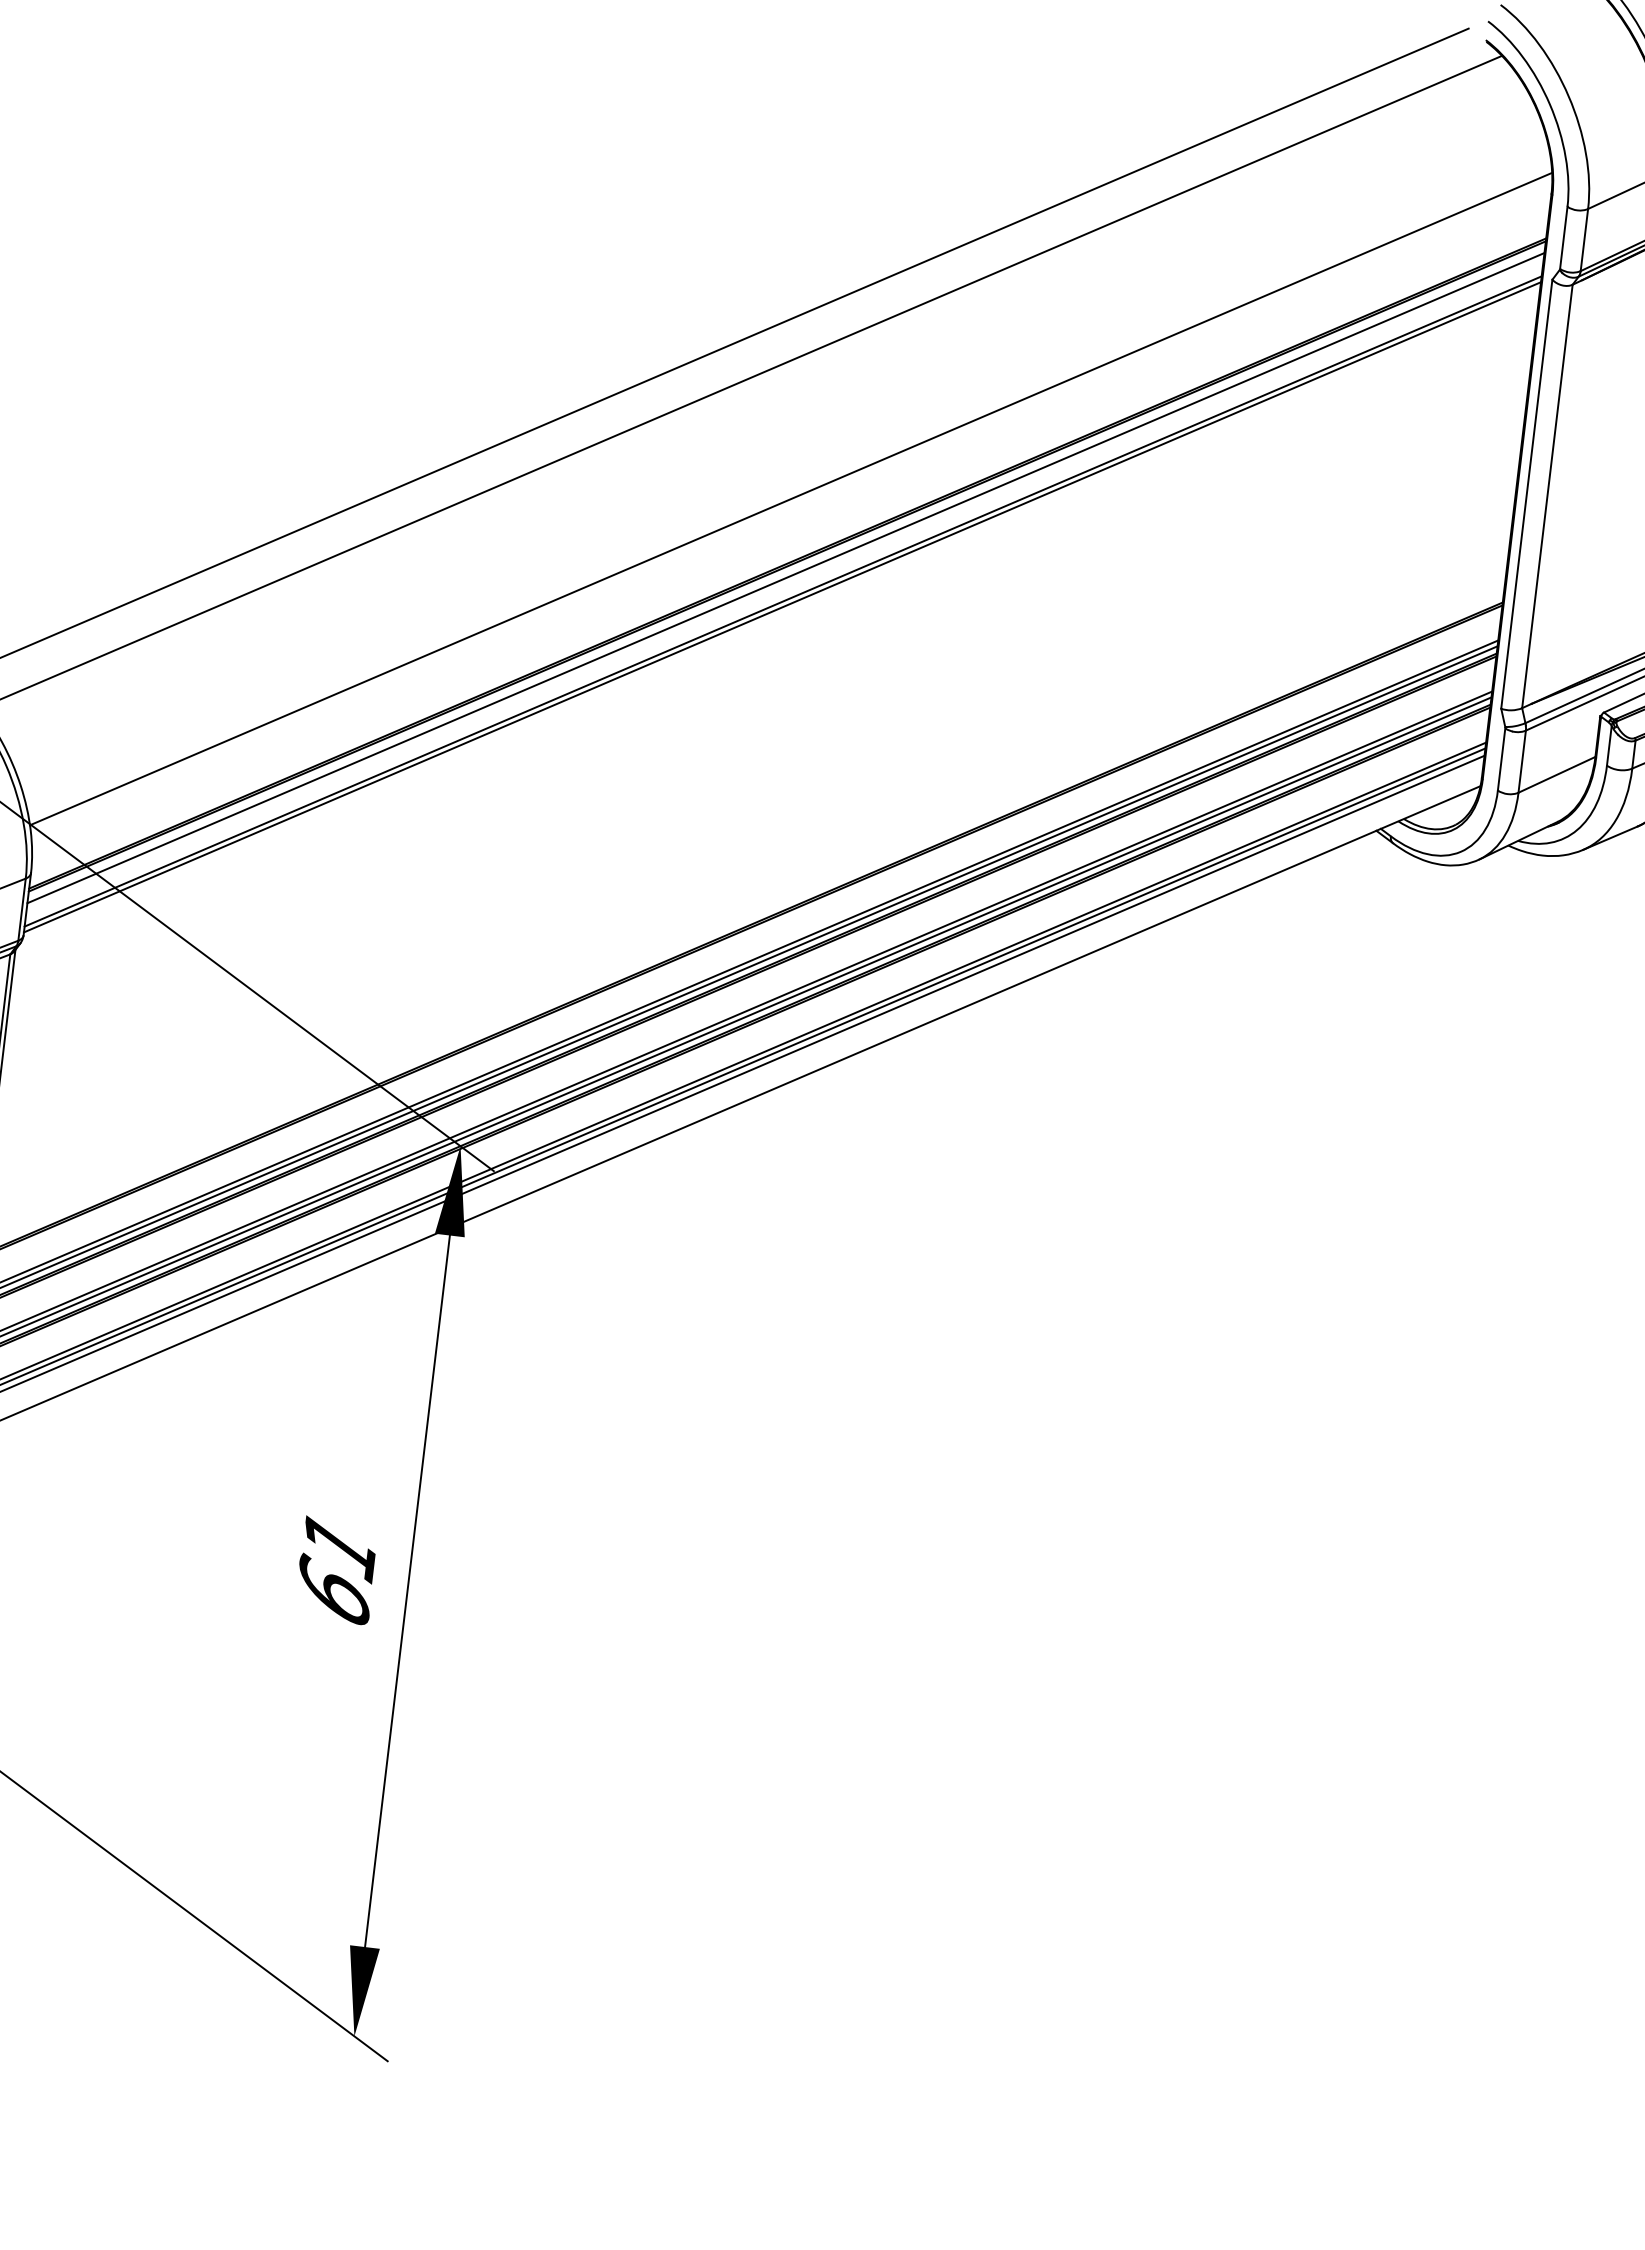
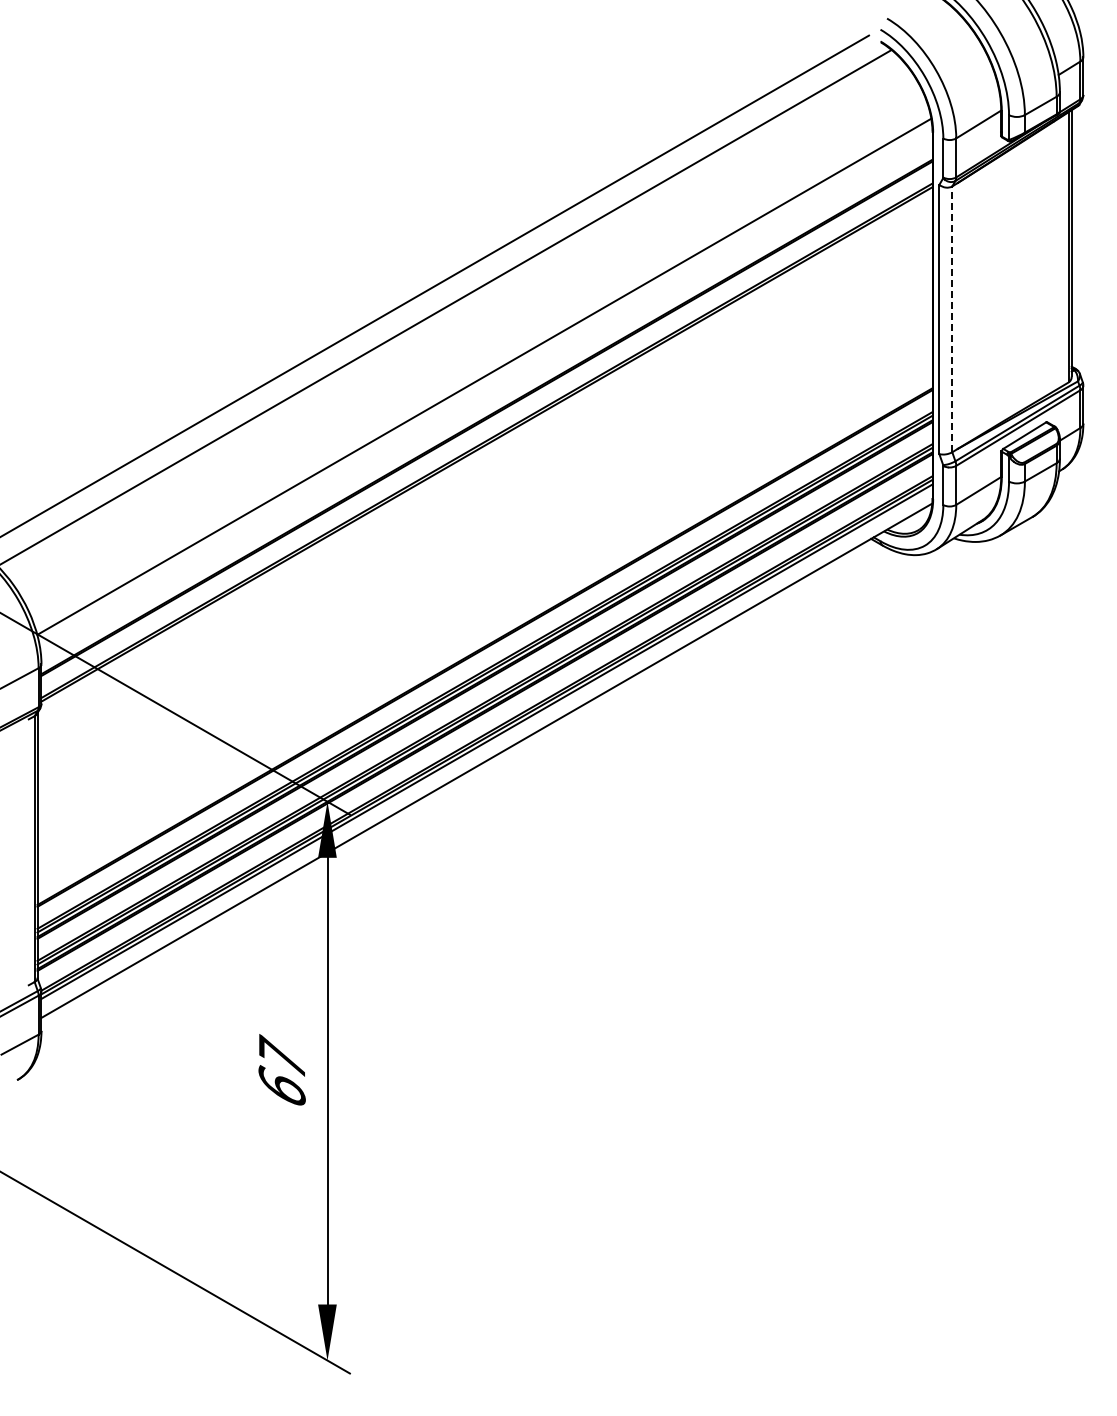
line: (1547, 496) -> (952, 319), solid -> dashed
line: (785, 577) -> (486, 425), removed
text: (338, 1543) -> (281, 1056), 61 -> 67

